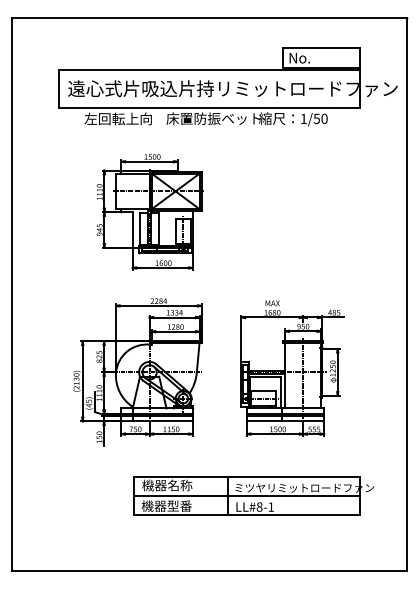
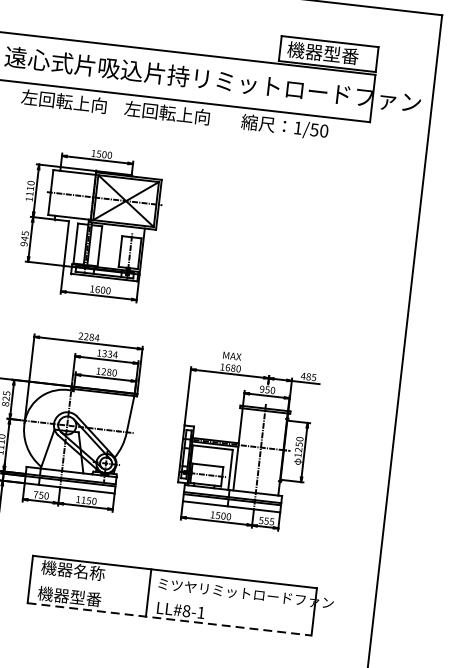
text: (316, 57) -> (322, 52), No. -> 機器型番
text: (213, 118) -> (184, 114), 床置防振ベット -> 左回転上向
line: (246, 496) -> (171, 595), removed
line: (247, 515) -> (170, 620), solid -> dashed

